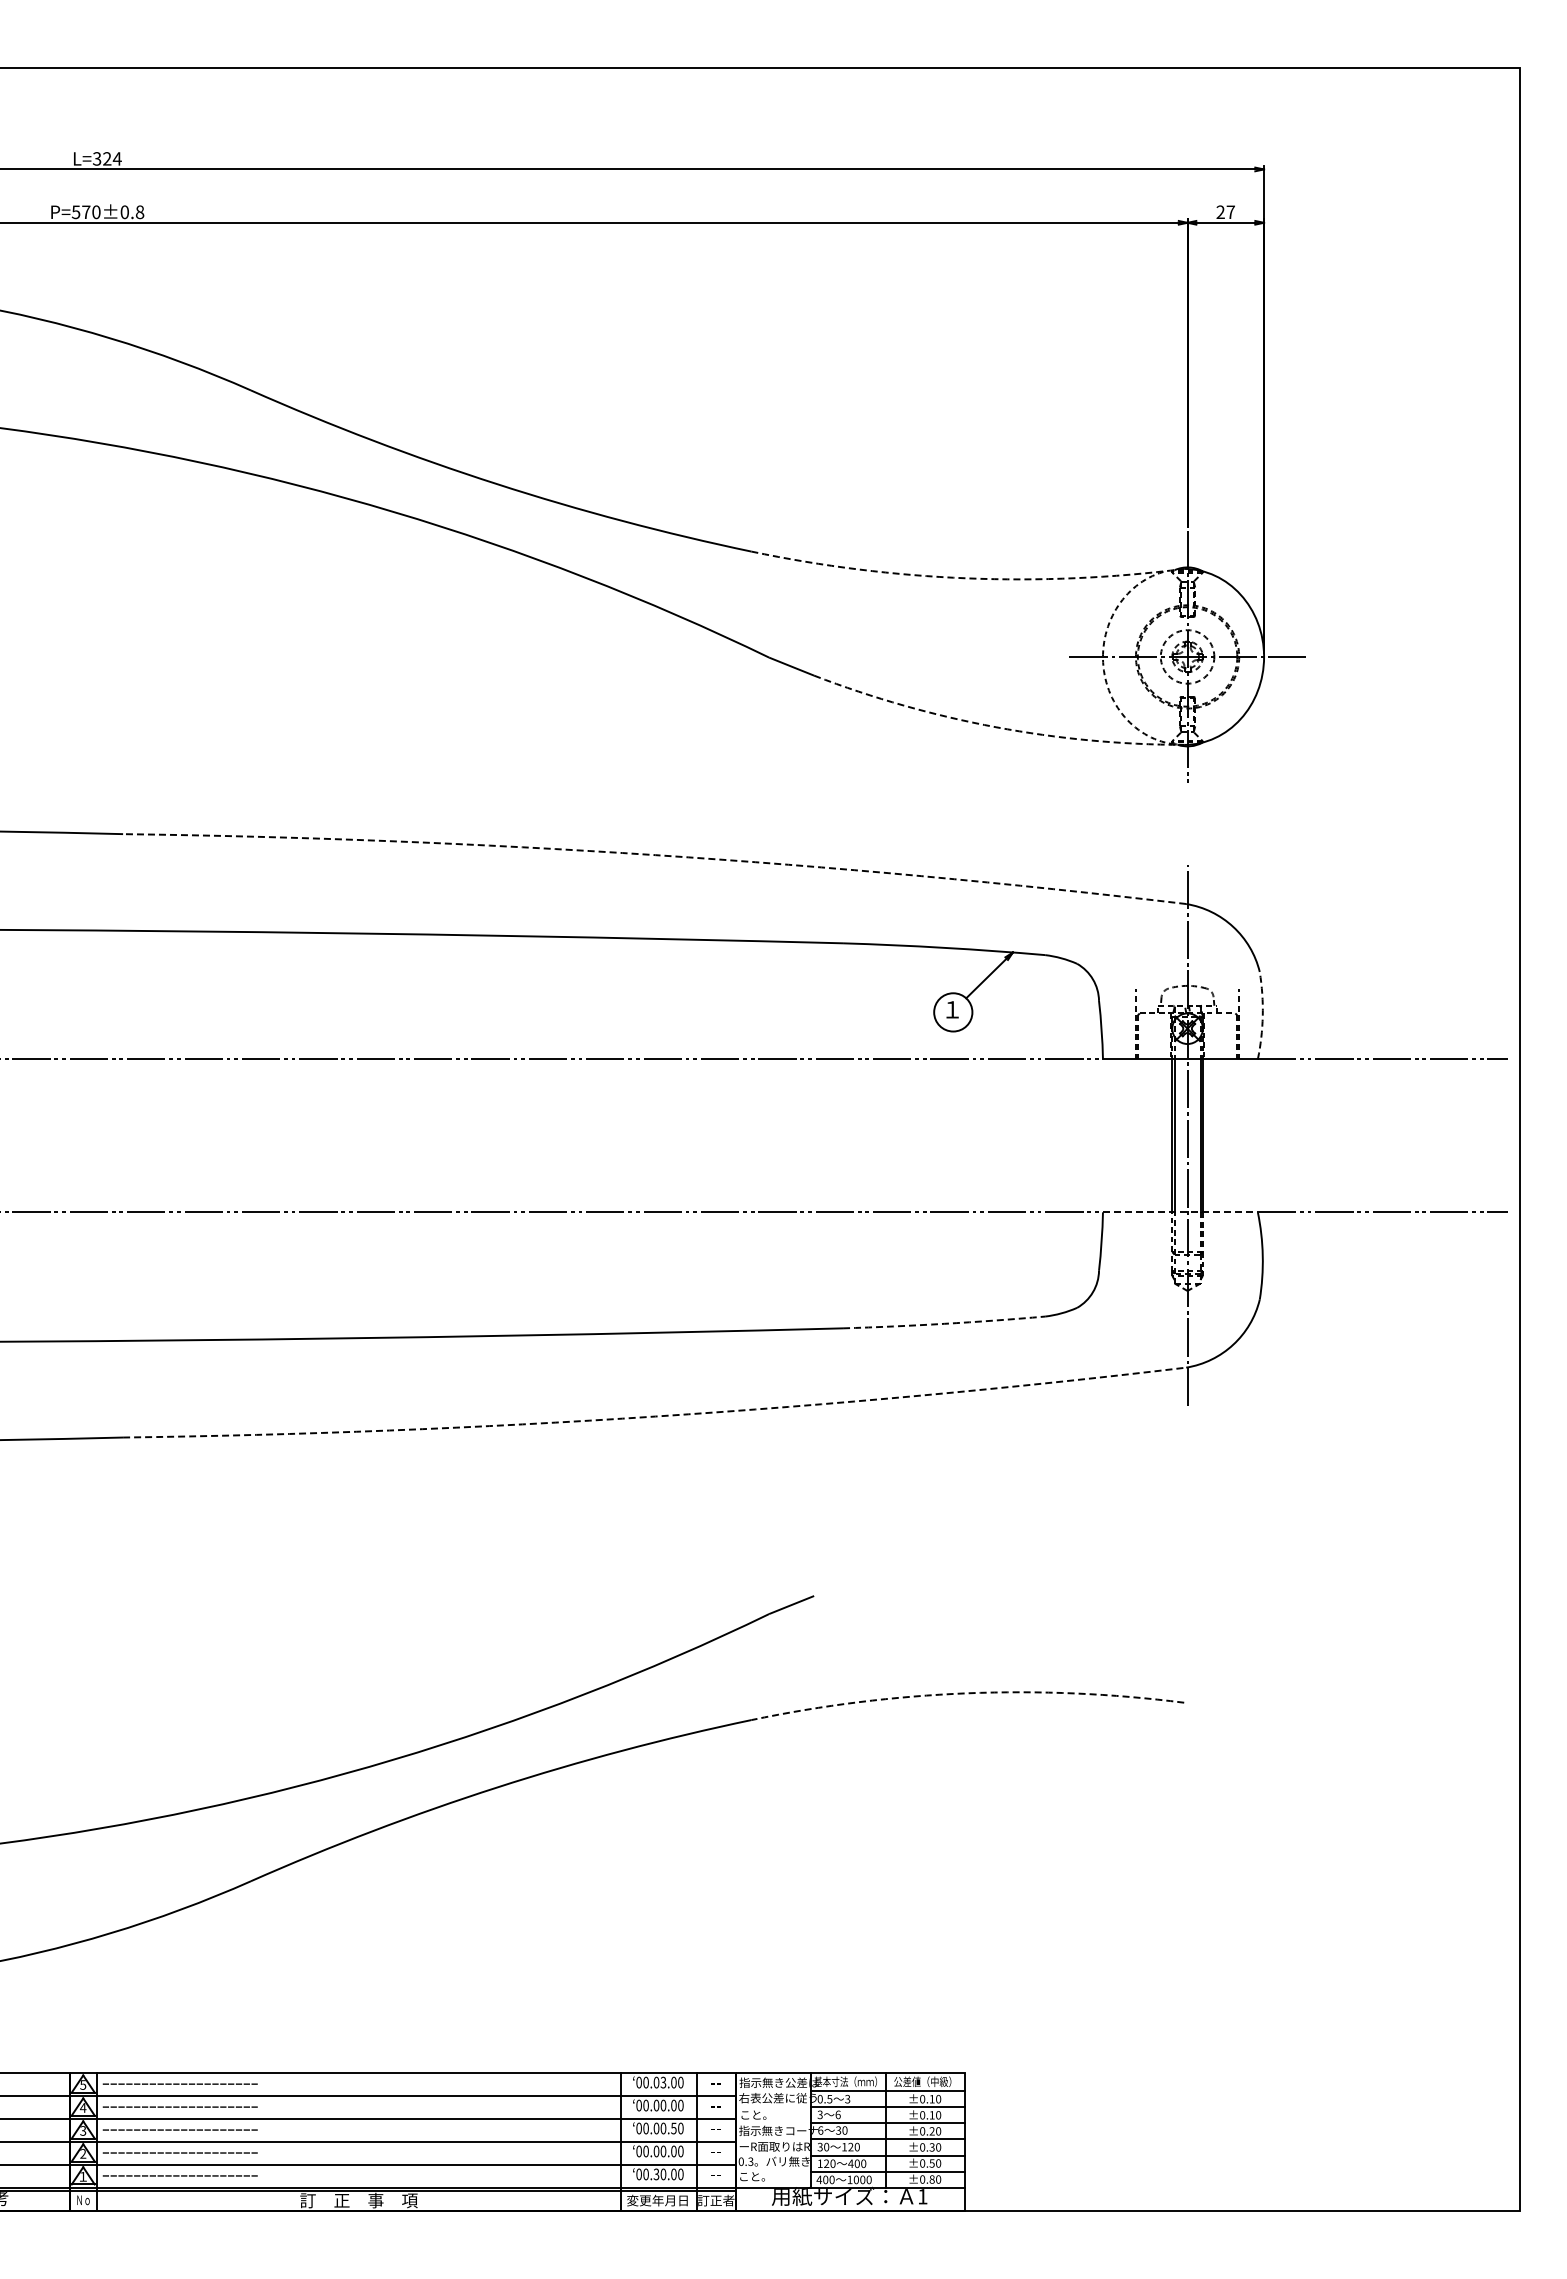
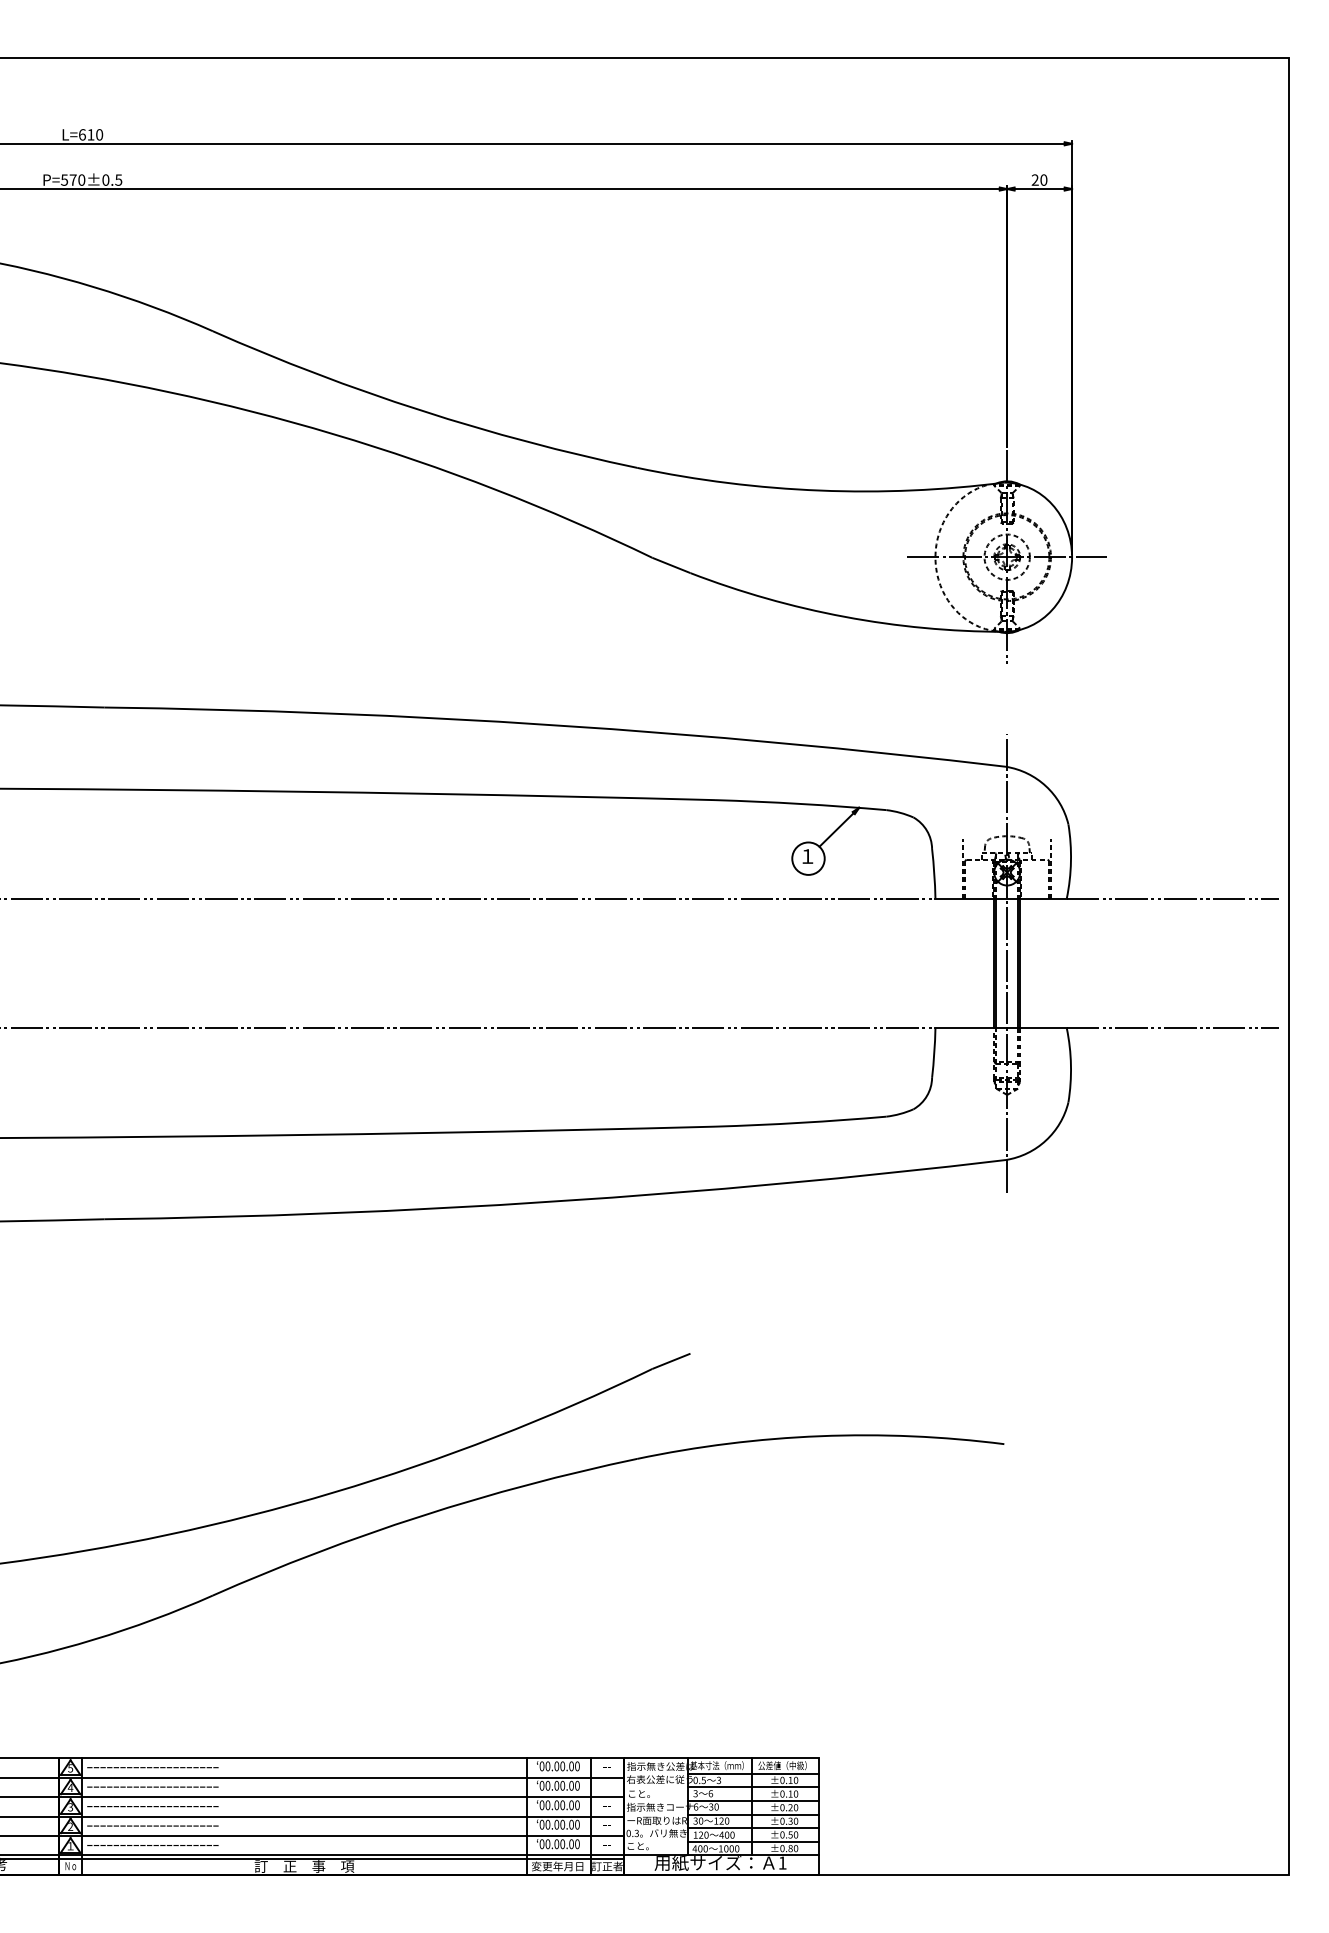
text: (107, 158) -> (91, 134), L=324 -> L=610
text: (139, 211) -> (118, 179), P=570±0.8 -> P=570±0.5
text: (1230, 212) -> (1043, 180), 27 -> 20
arc: (967, 578) -> (820, 490), dashed -> solid
arc: (995, 727) -> (844, 617), dashed -> solid
arc: (655, 855) -> (555, 725), dashed -> solid
arc: (1262, 1015) -> (1070, 861), dashed -> solid
line: (1180, 1212) -> (1001, 1028), dashed -> solid
arc: (944, 1323) -> (801, 1122), dashed -> solid
arc: (655, 1416) -> (555, 1201), dashed -> solid
arc: (967, 1693) -> (820, 1436), dashed -> solid
text: (663, 2082) -> (562, 1766), 00.03.00 -> 00.00.00
text: (673, 2128) -> (571, 1805), 00.00.50 -> 00.00.00
text: (656, 2174) -> (556, 1844), 00.30.00 -> 00.00.00

